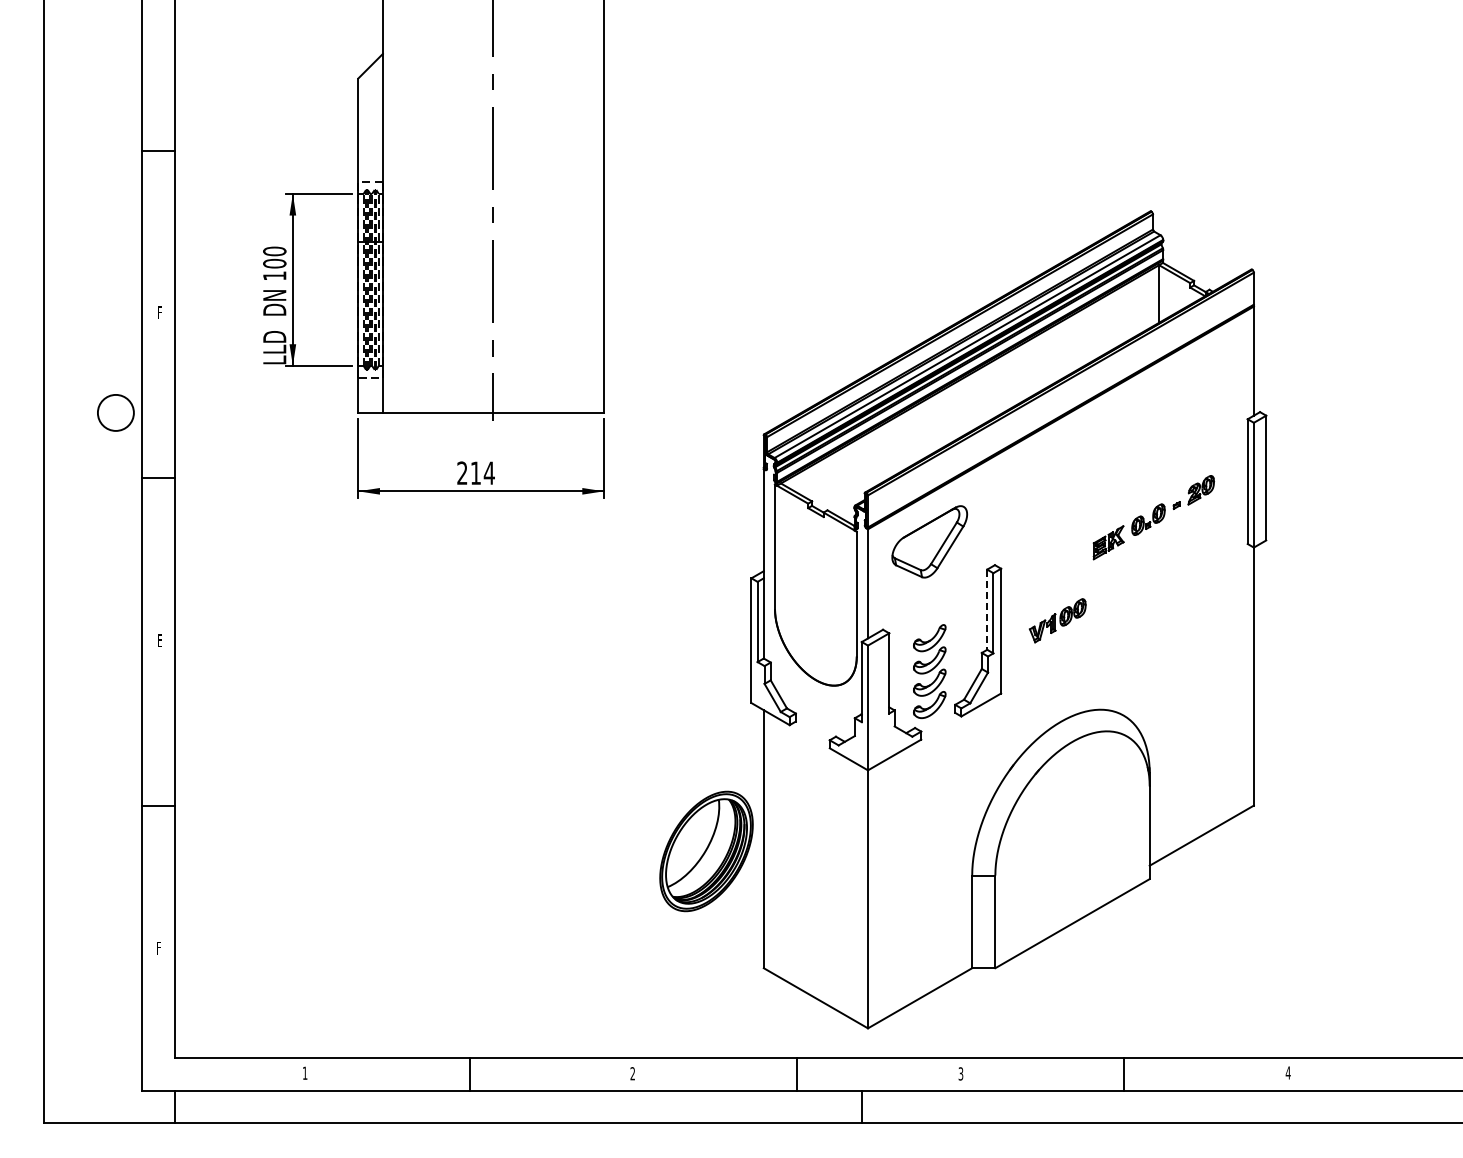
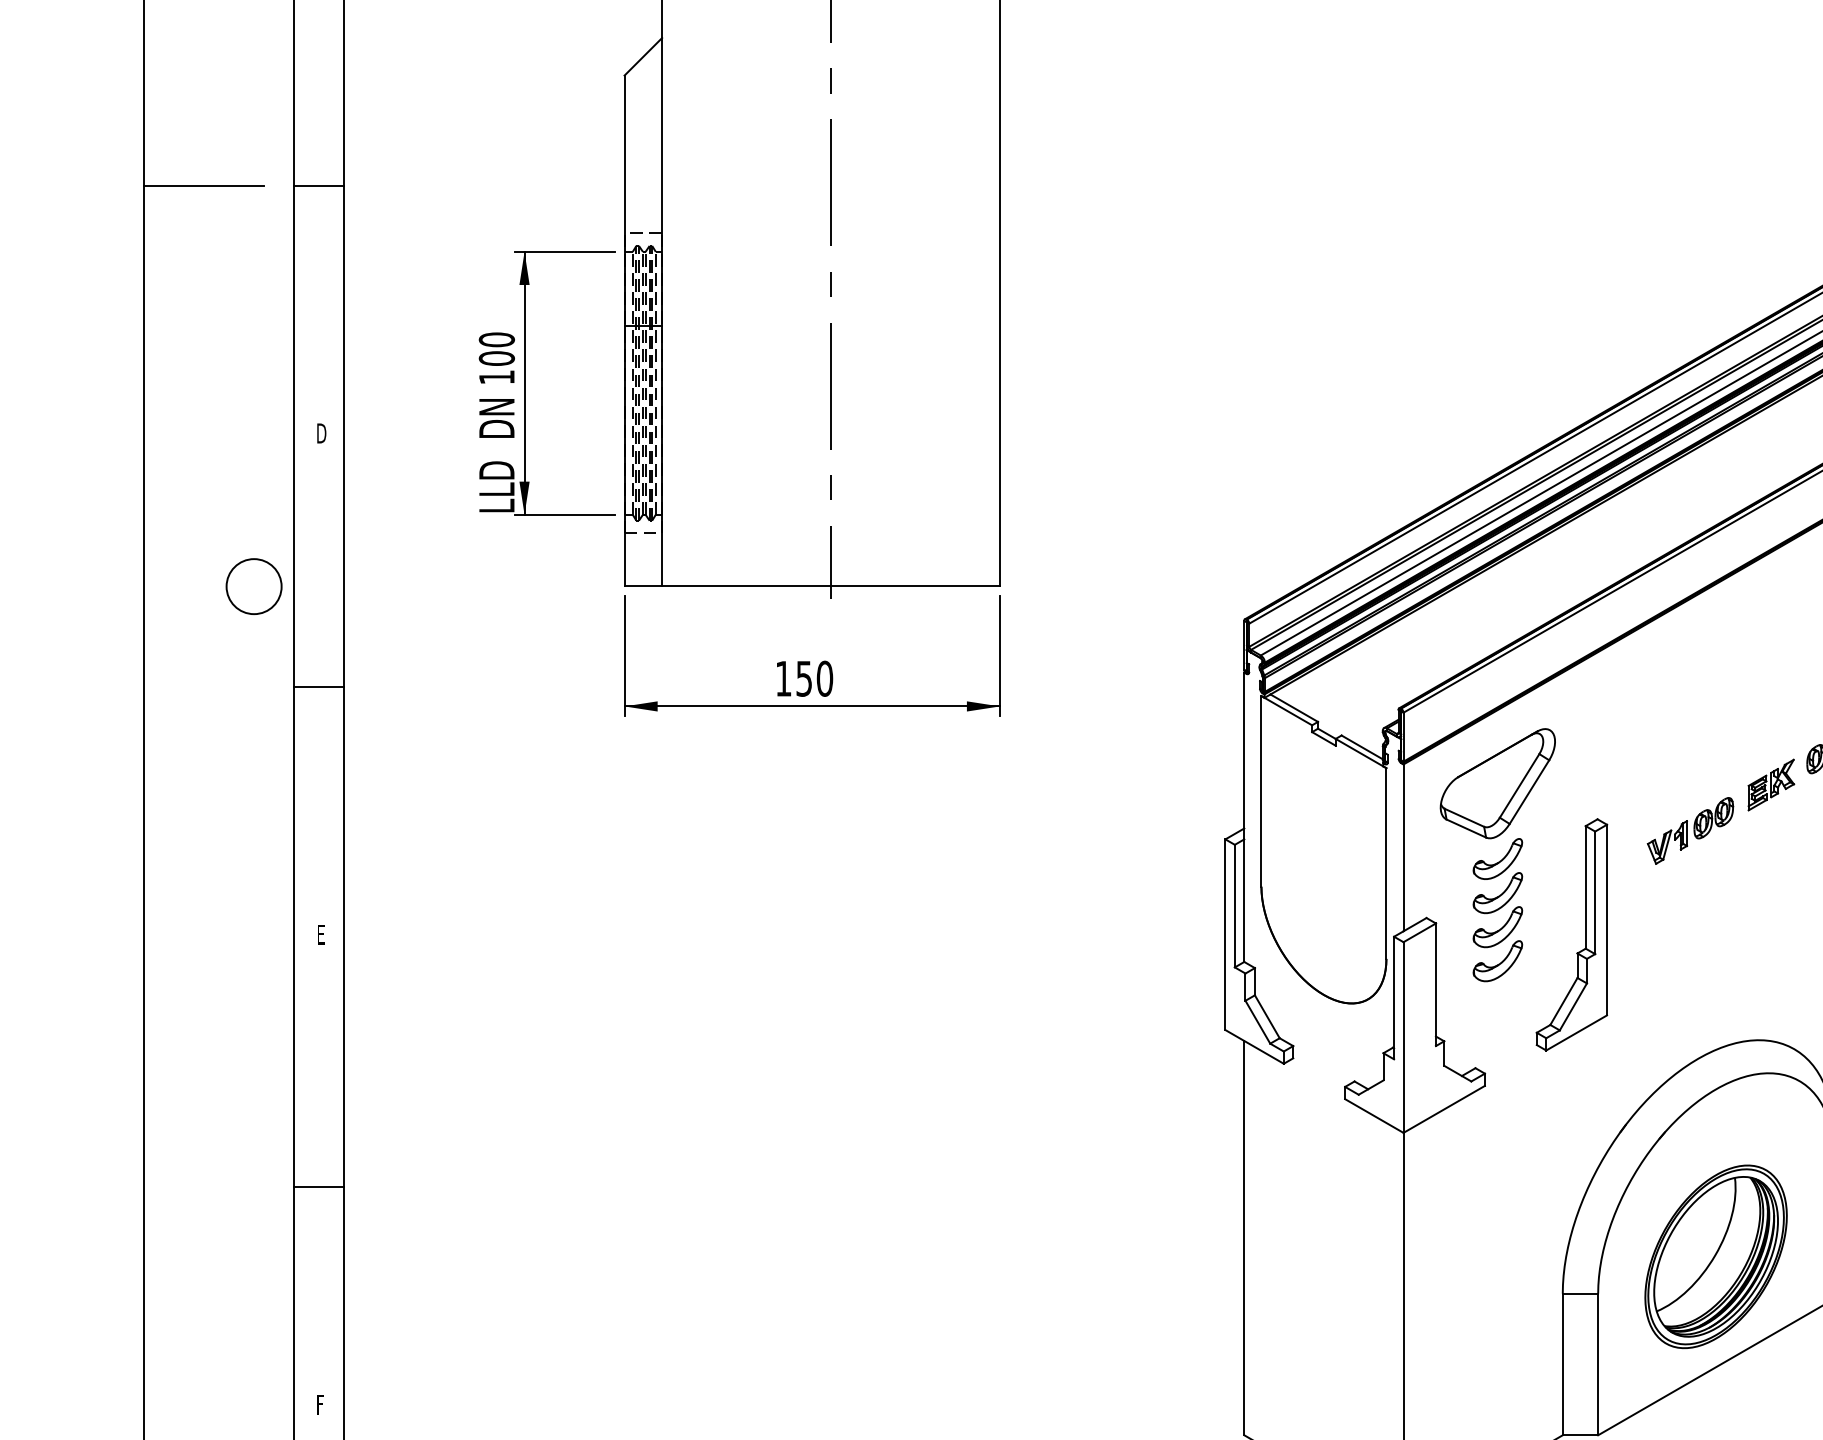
line: (82, 150) -> (203, 185), added
text: (160, 312) -> (322, 433), F -> D
text: (475, 473) -> (803, 679), 214 -> 150
line: (987, 610) -> (1586, 888), dashed -> solid
part: (1057, 620) -> (1690, 830), moved
part: (929, 671) -> (1497, 909), moved
part: (706, 851) -> (1716, 1256), moved

